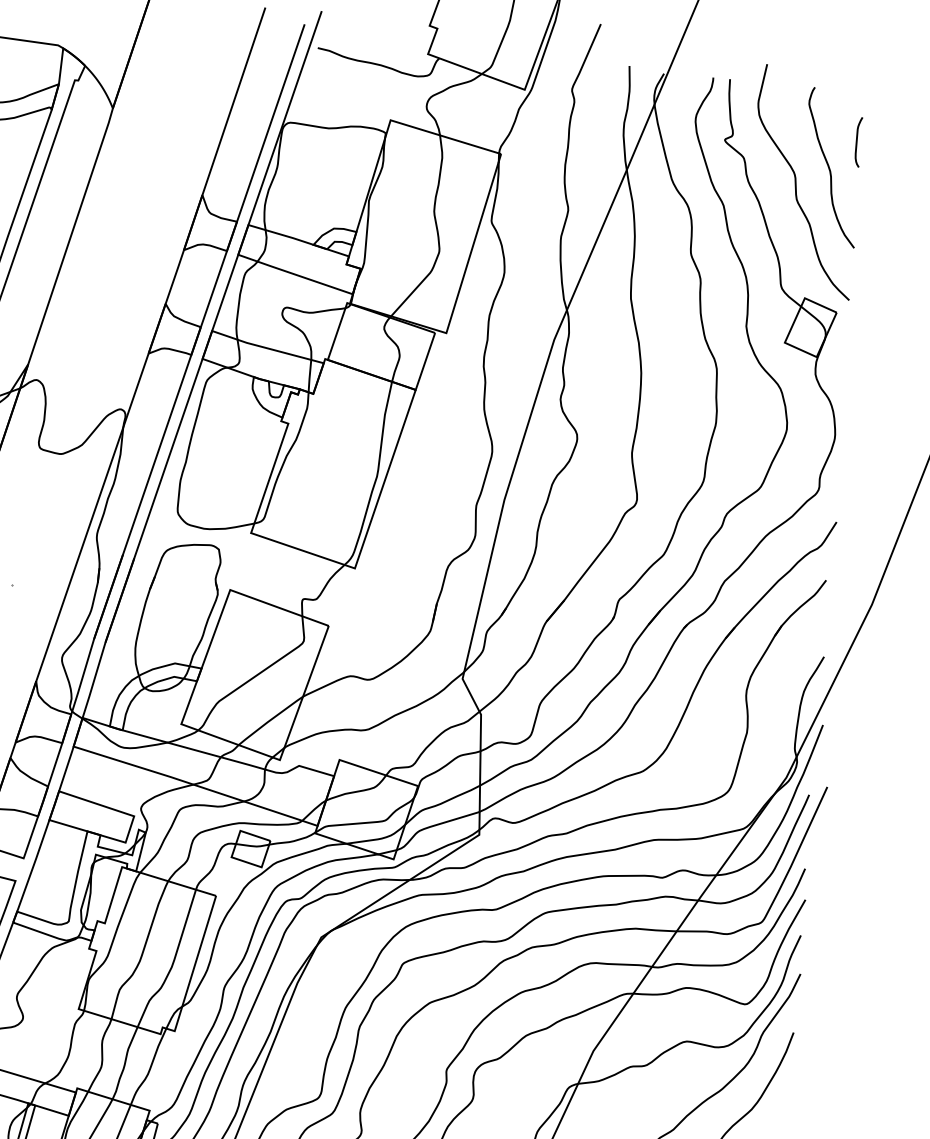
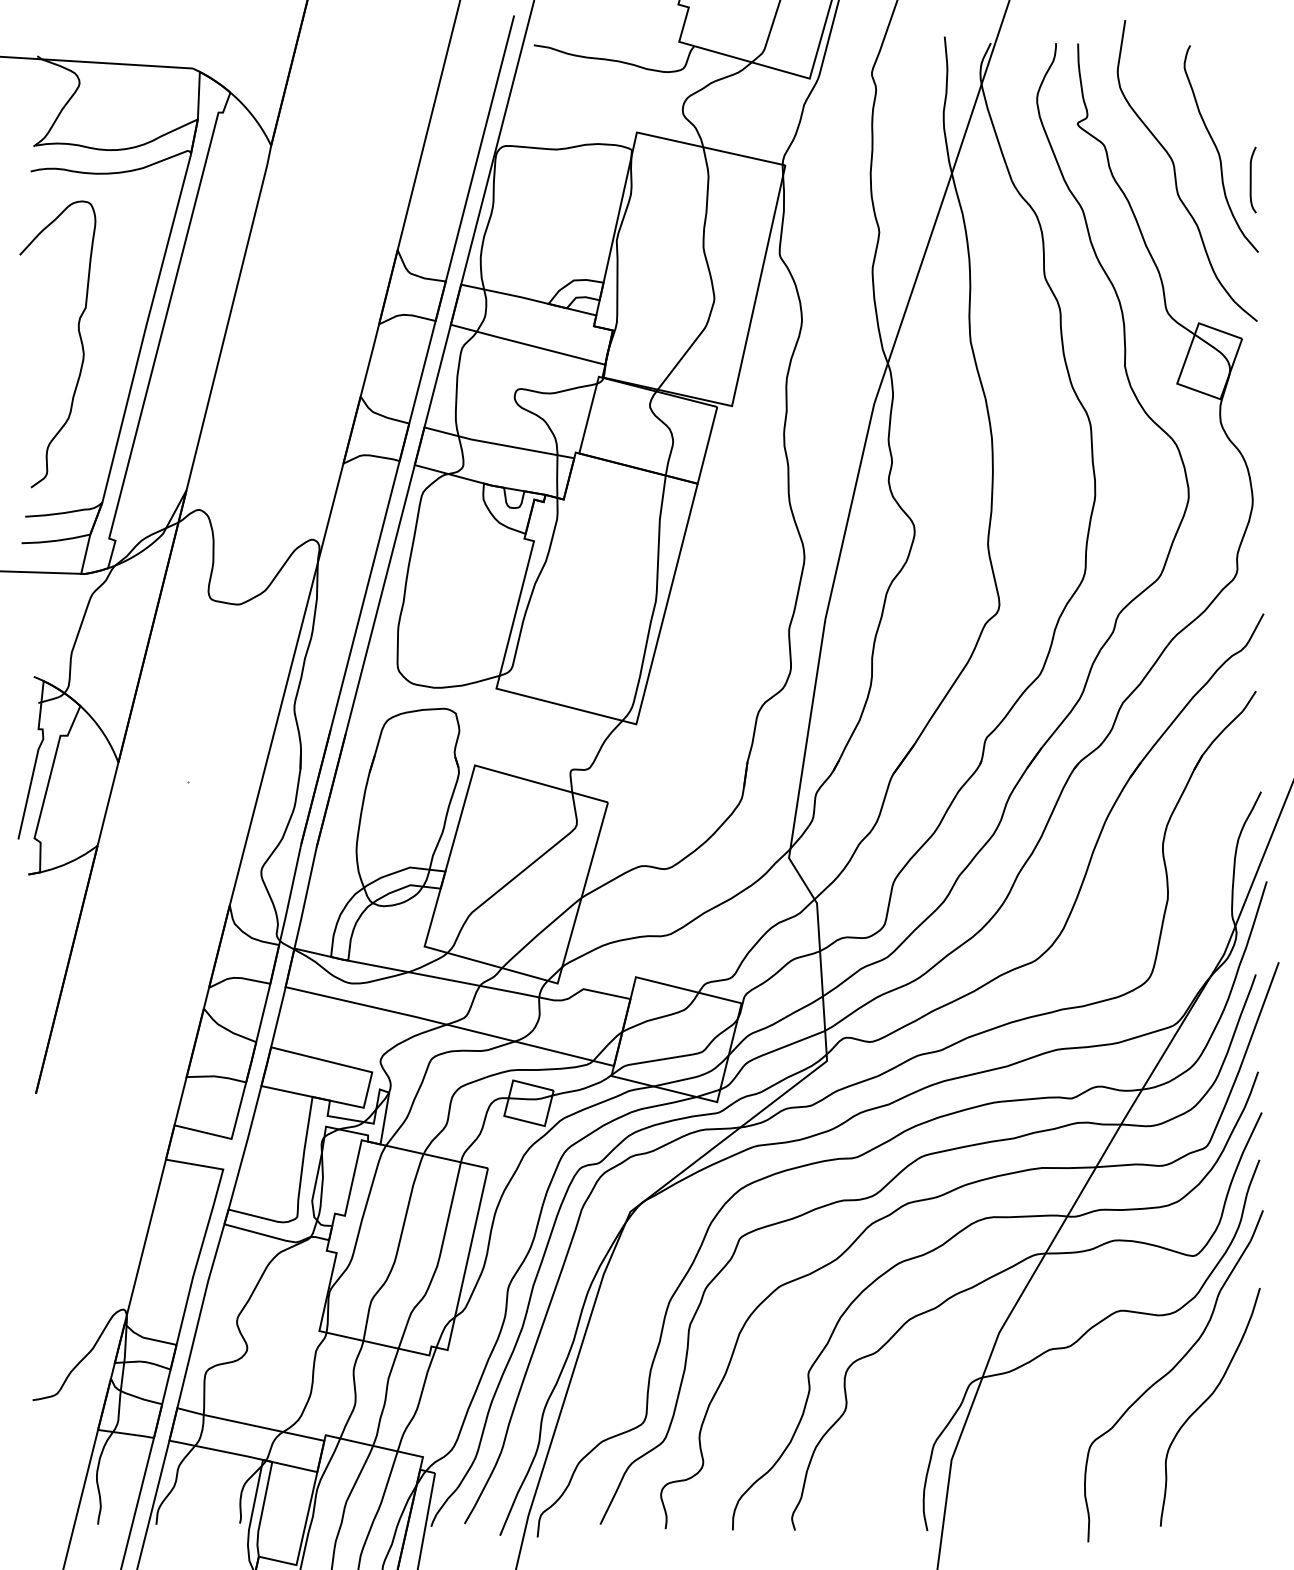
curve: (857, 141) -> (1251, 179), moved

